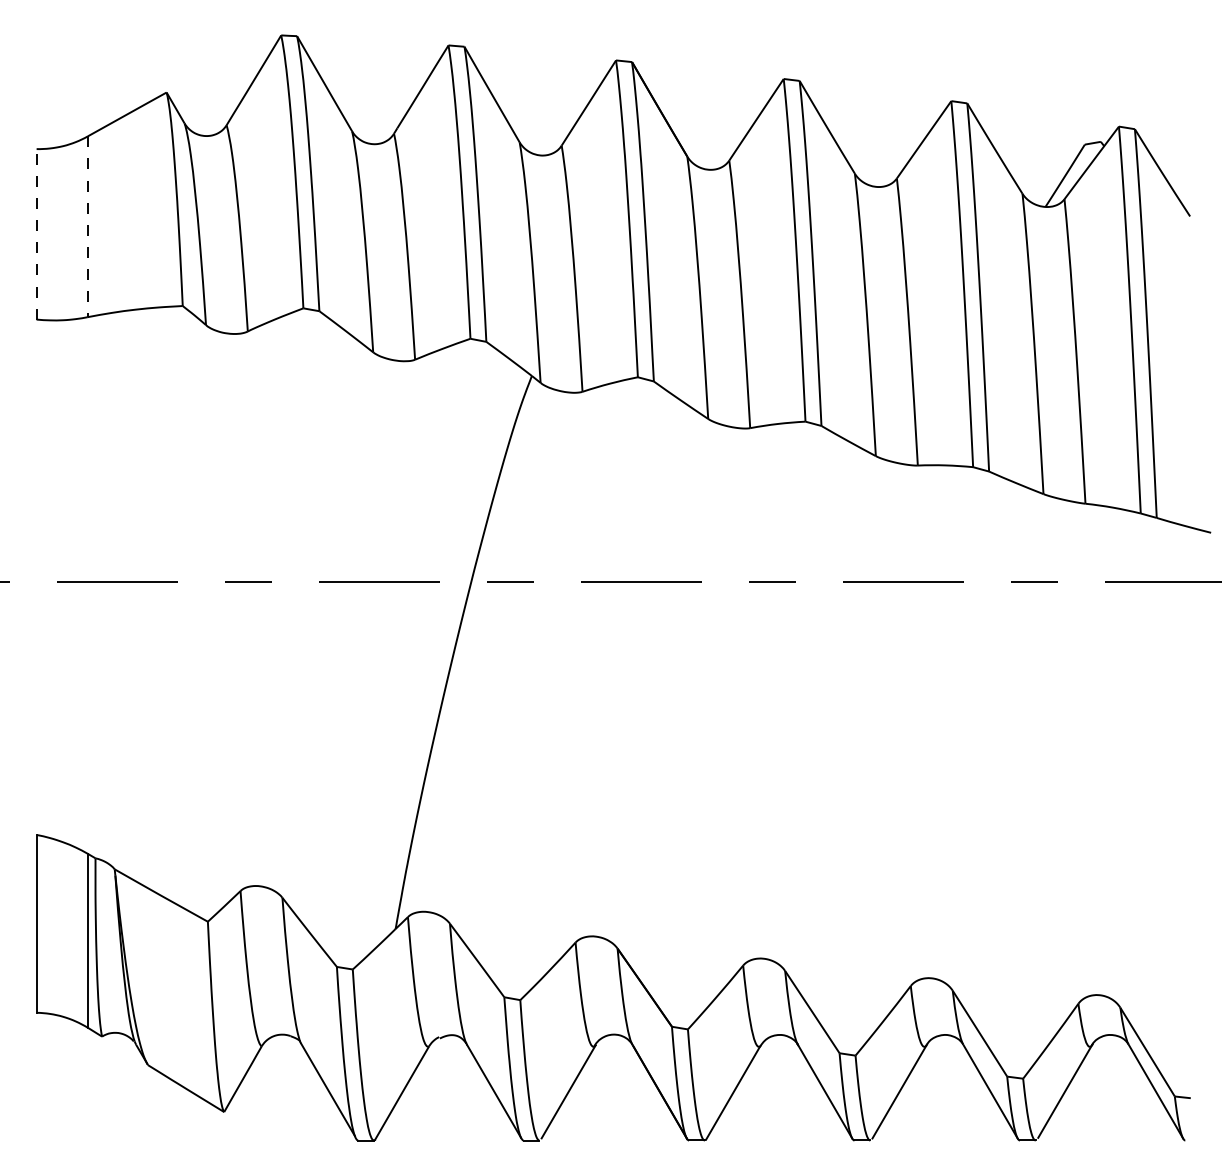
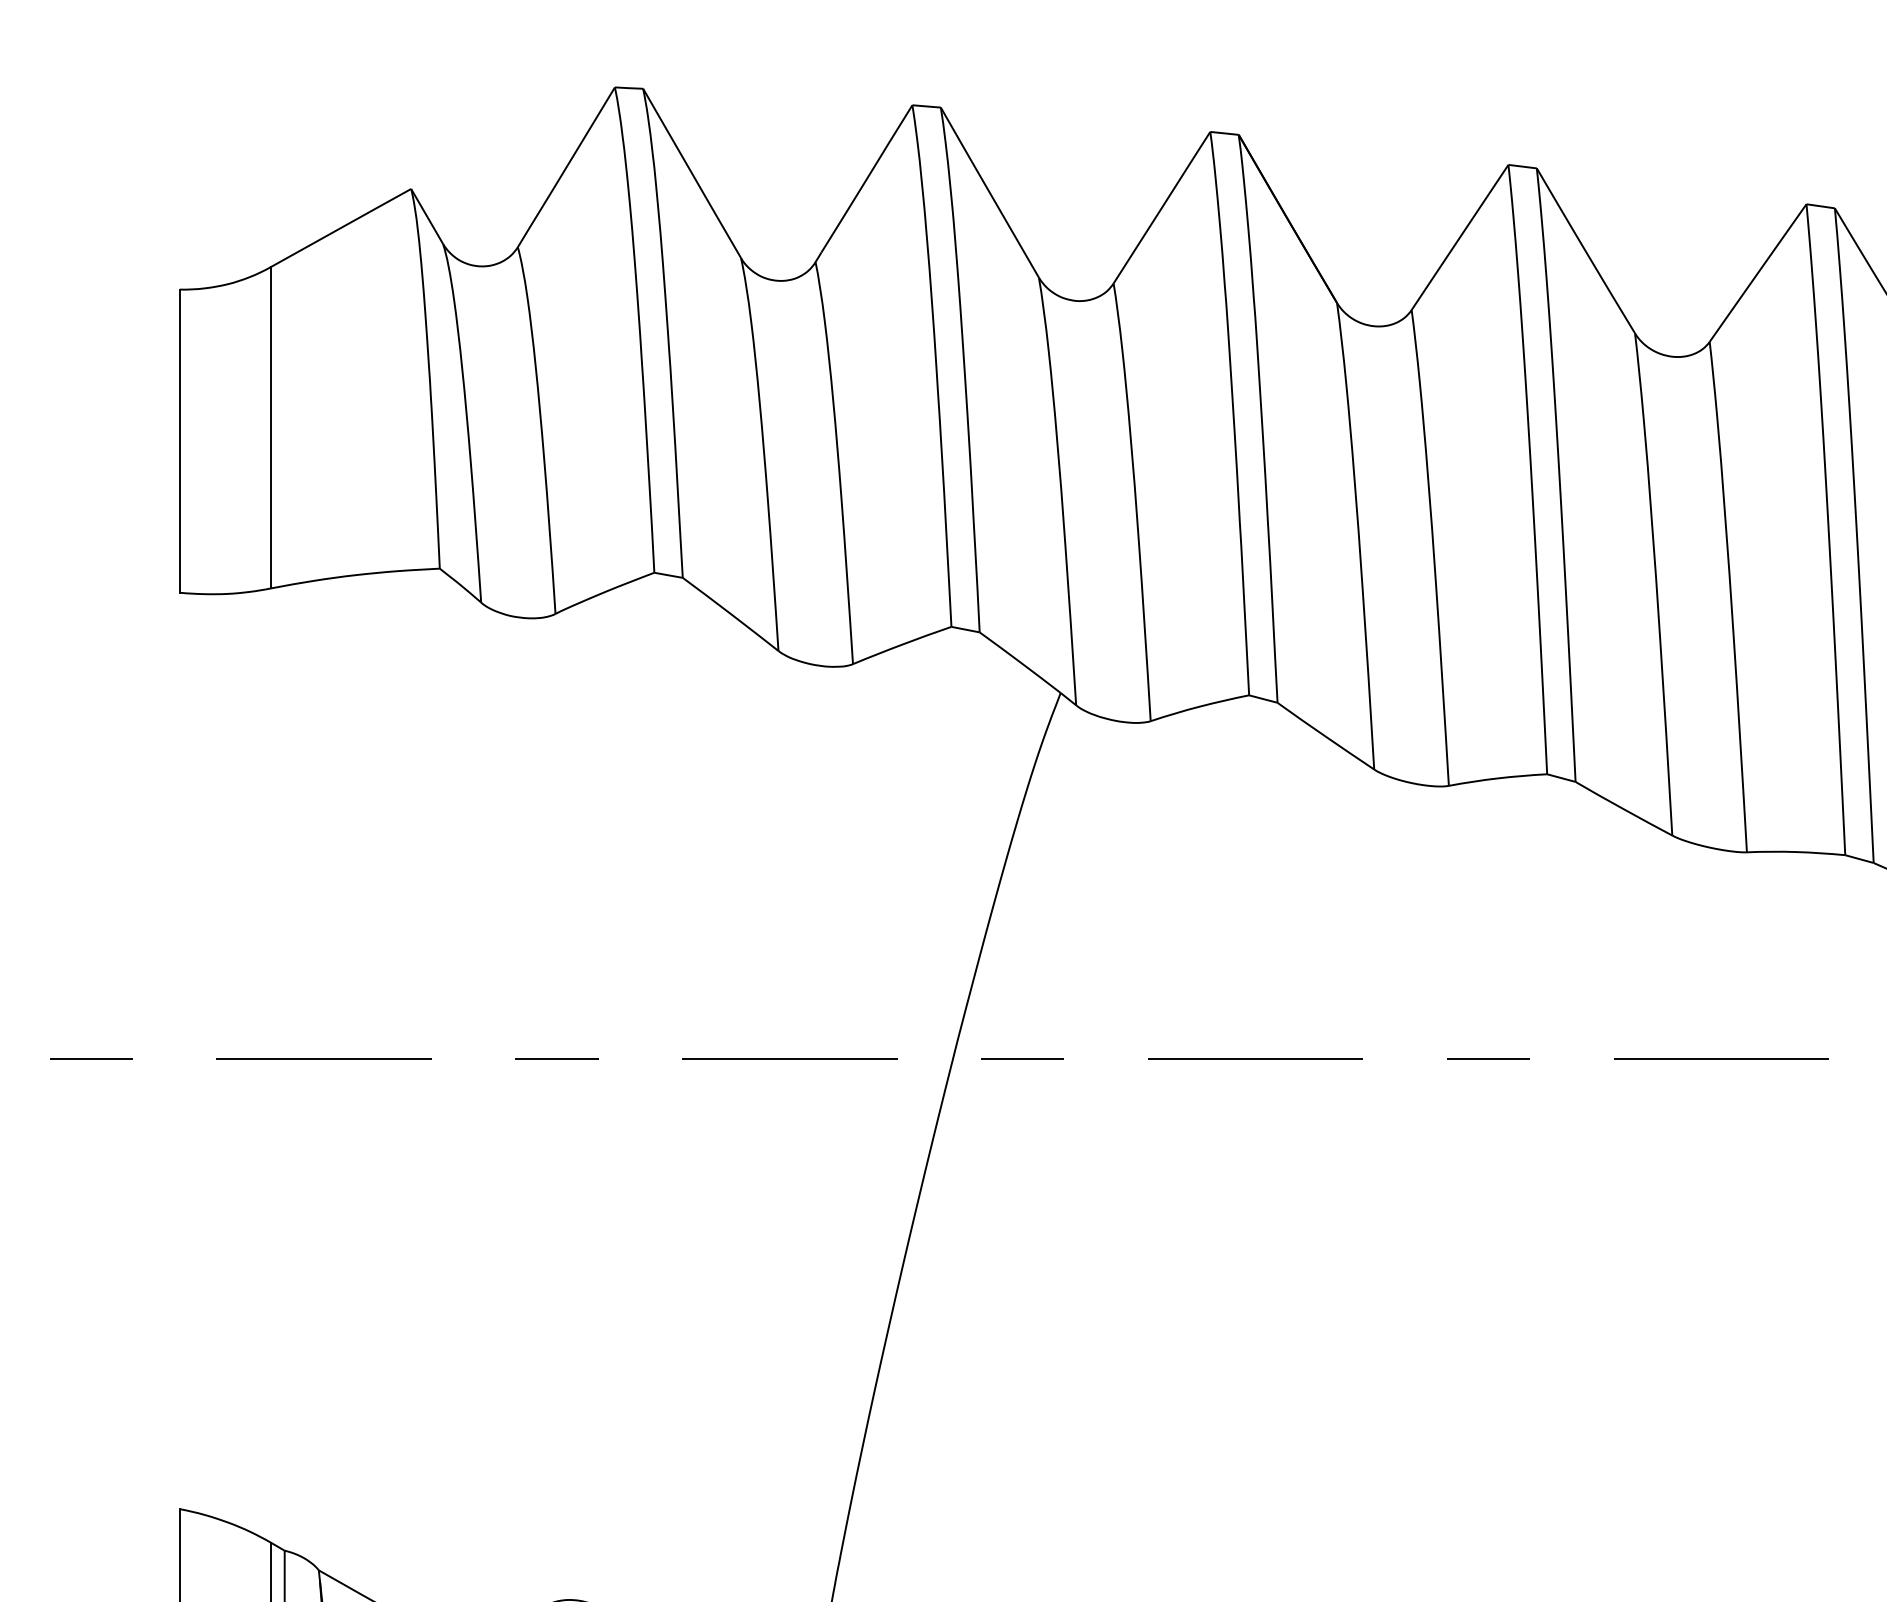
line: (87, 227) -> (270, 429), dashed -> solid
line: (36, 233) -> (179, 439), dashed -> solid

